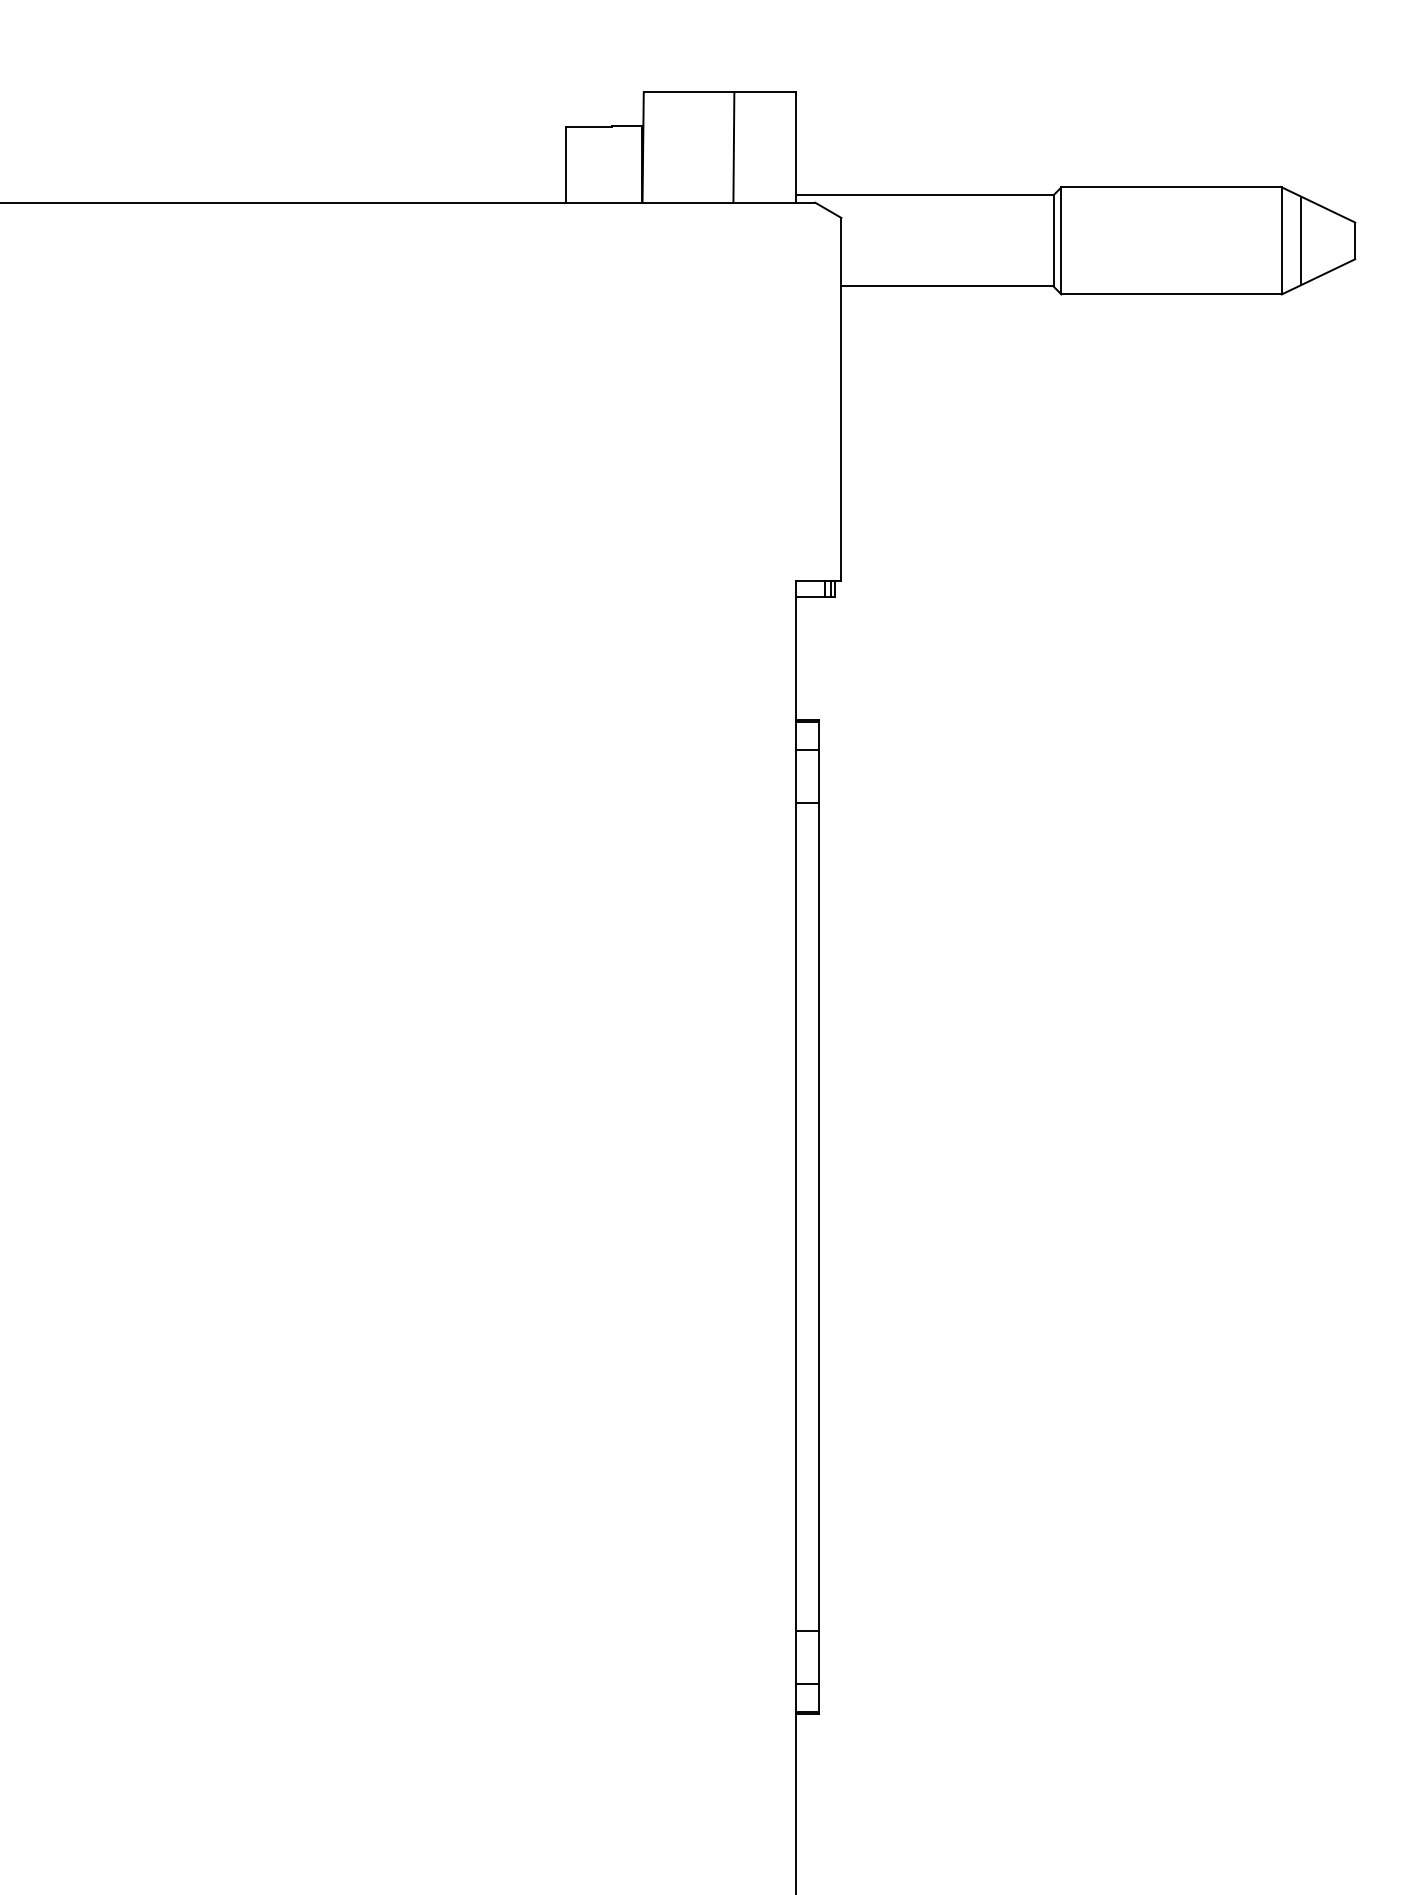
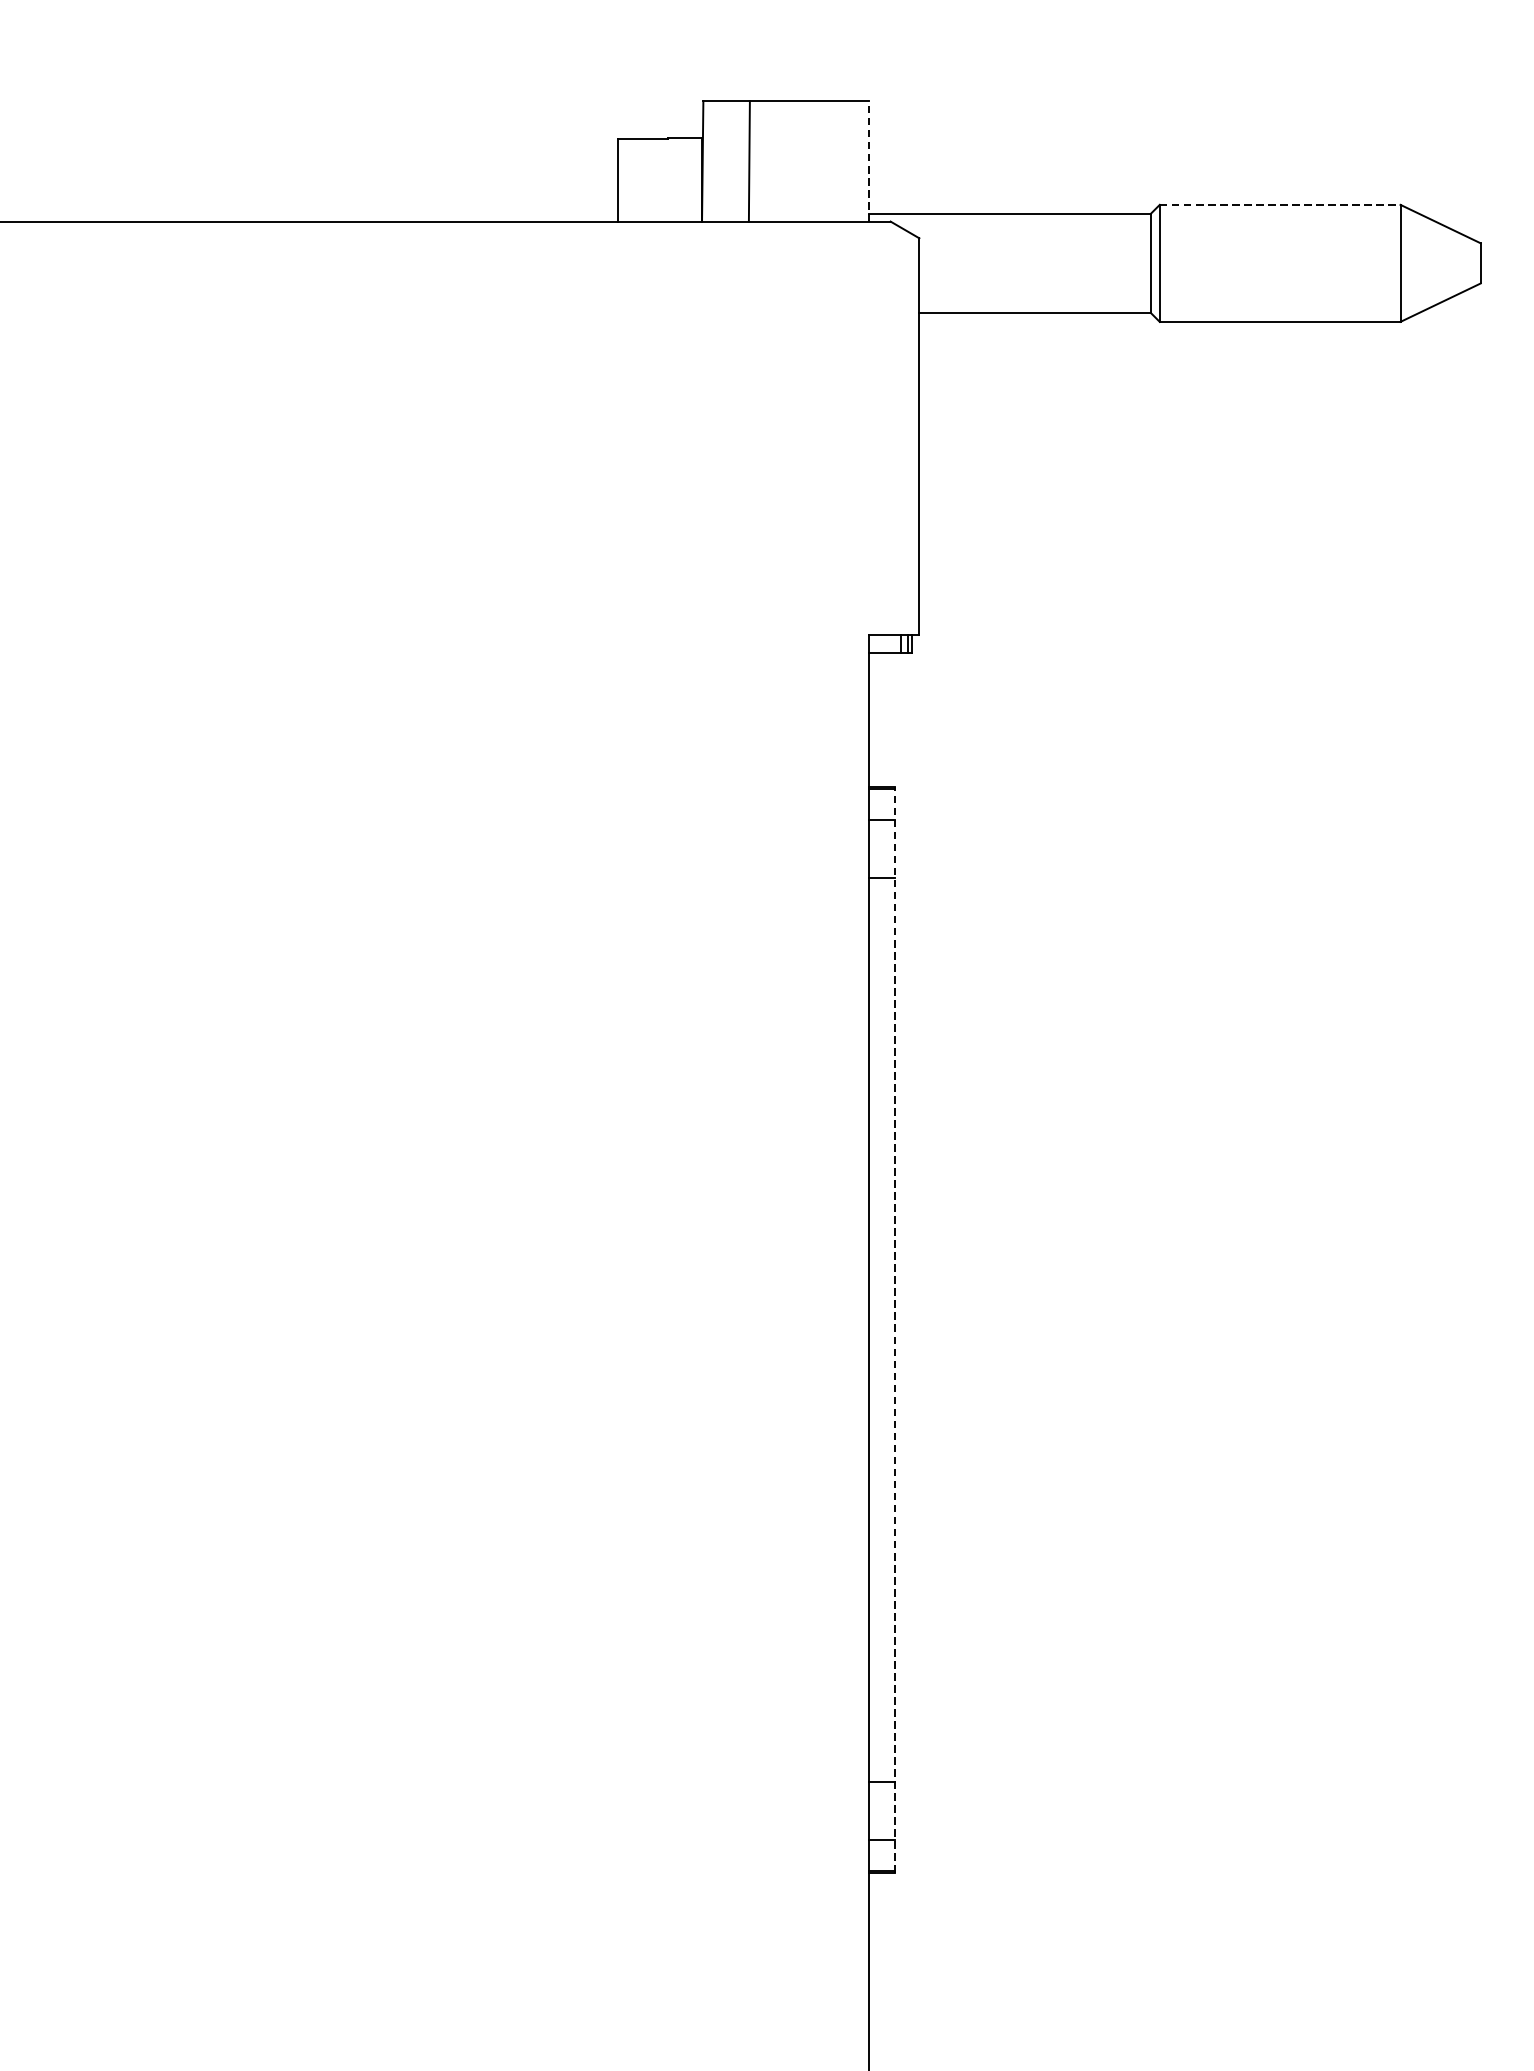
line: (733, 147) -> (748, 161), moved
line: (795, 147) -> (869, 161), solid -> dashed
line: (1172, 187) -> (1281, 205), solid -> dashed
line: (1300, 240) -> (1420, 262), removed
line: (819, 1217) -> (895, 1330), solid -> dashed

